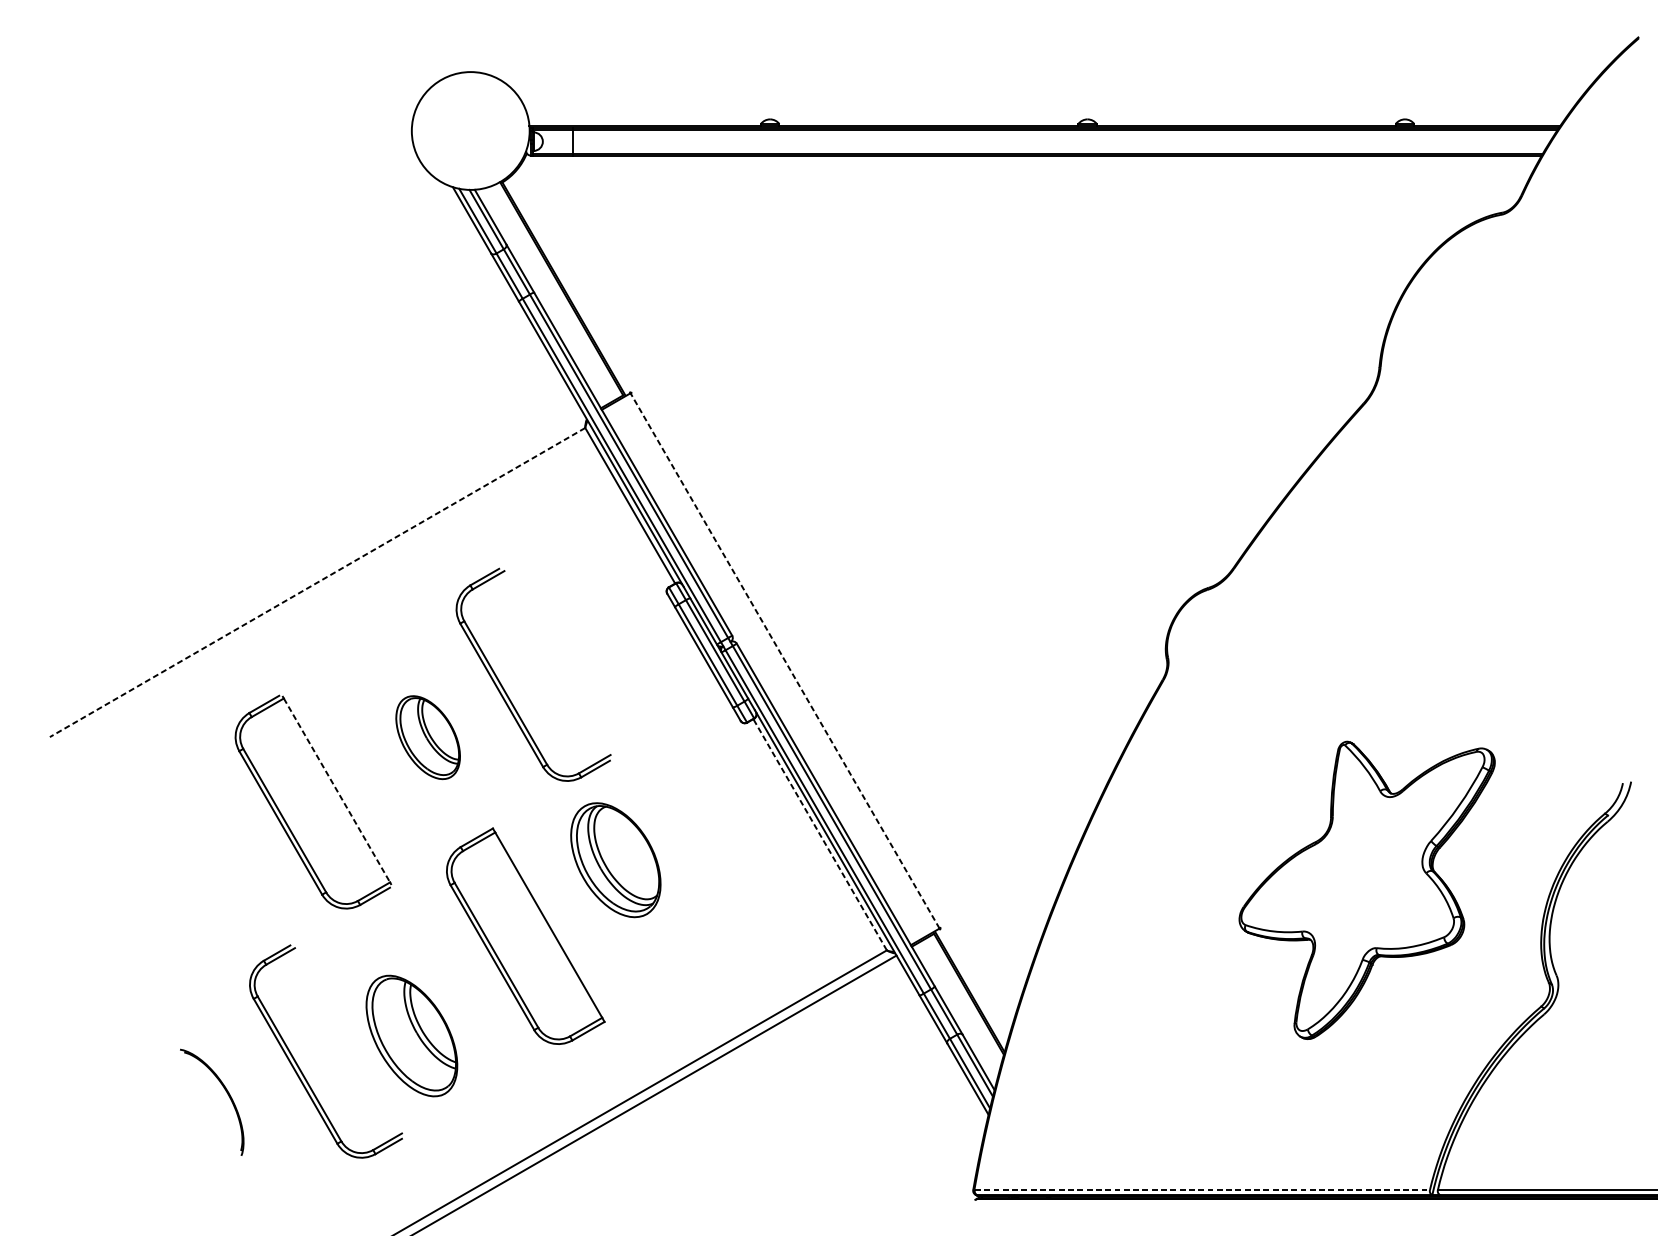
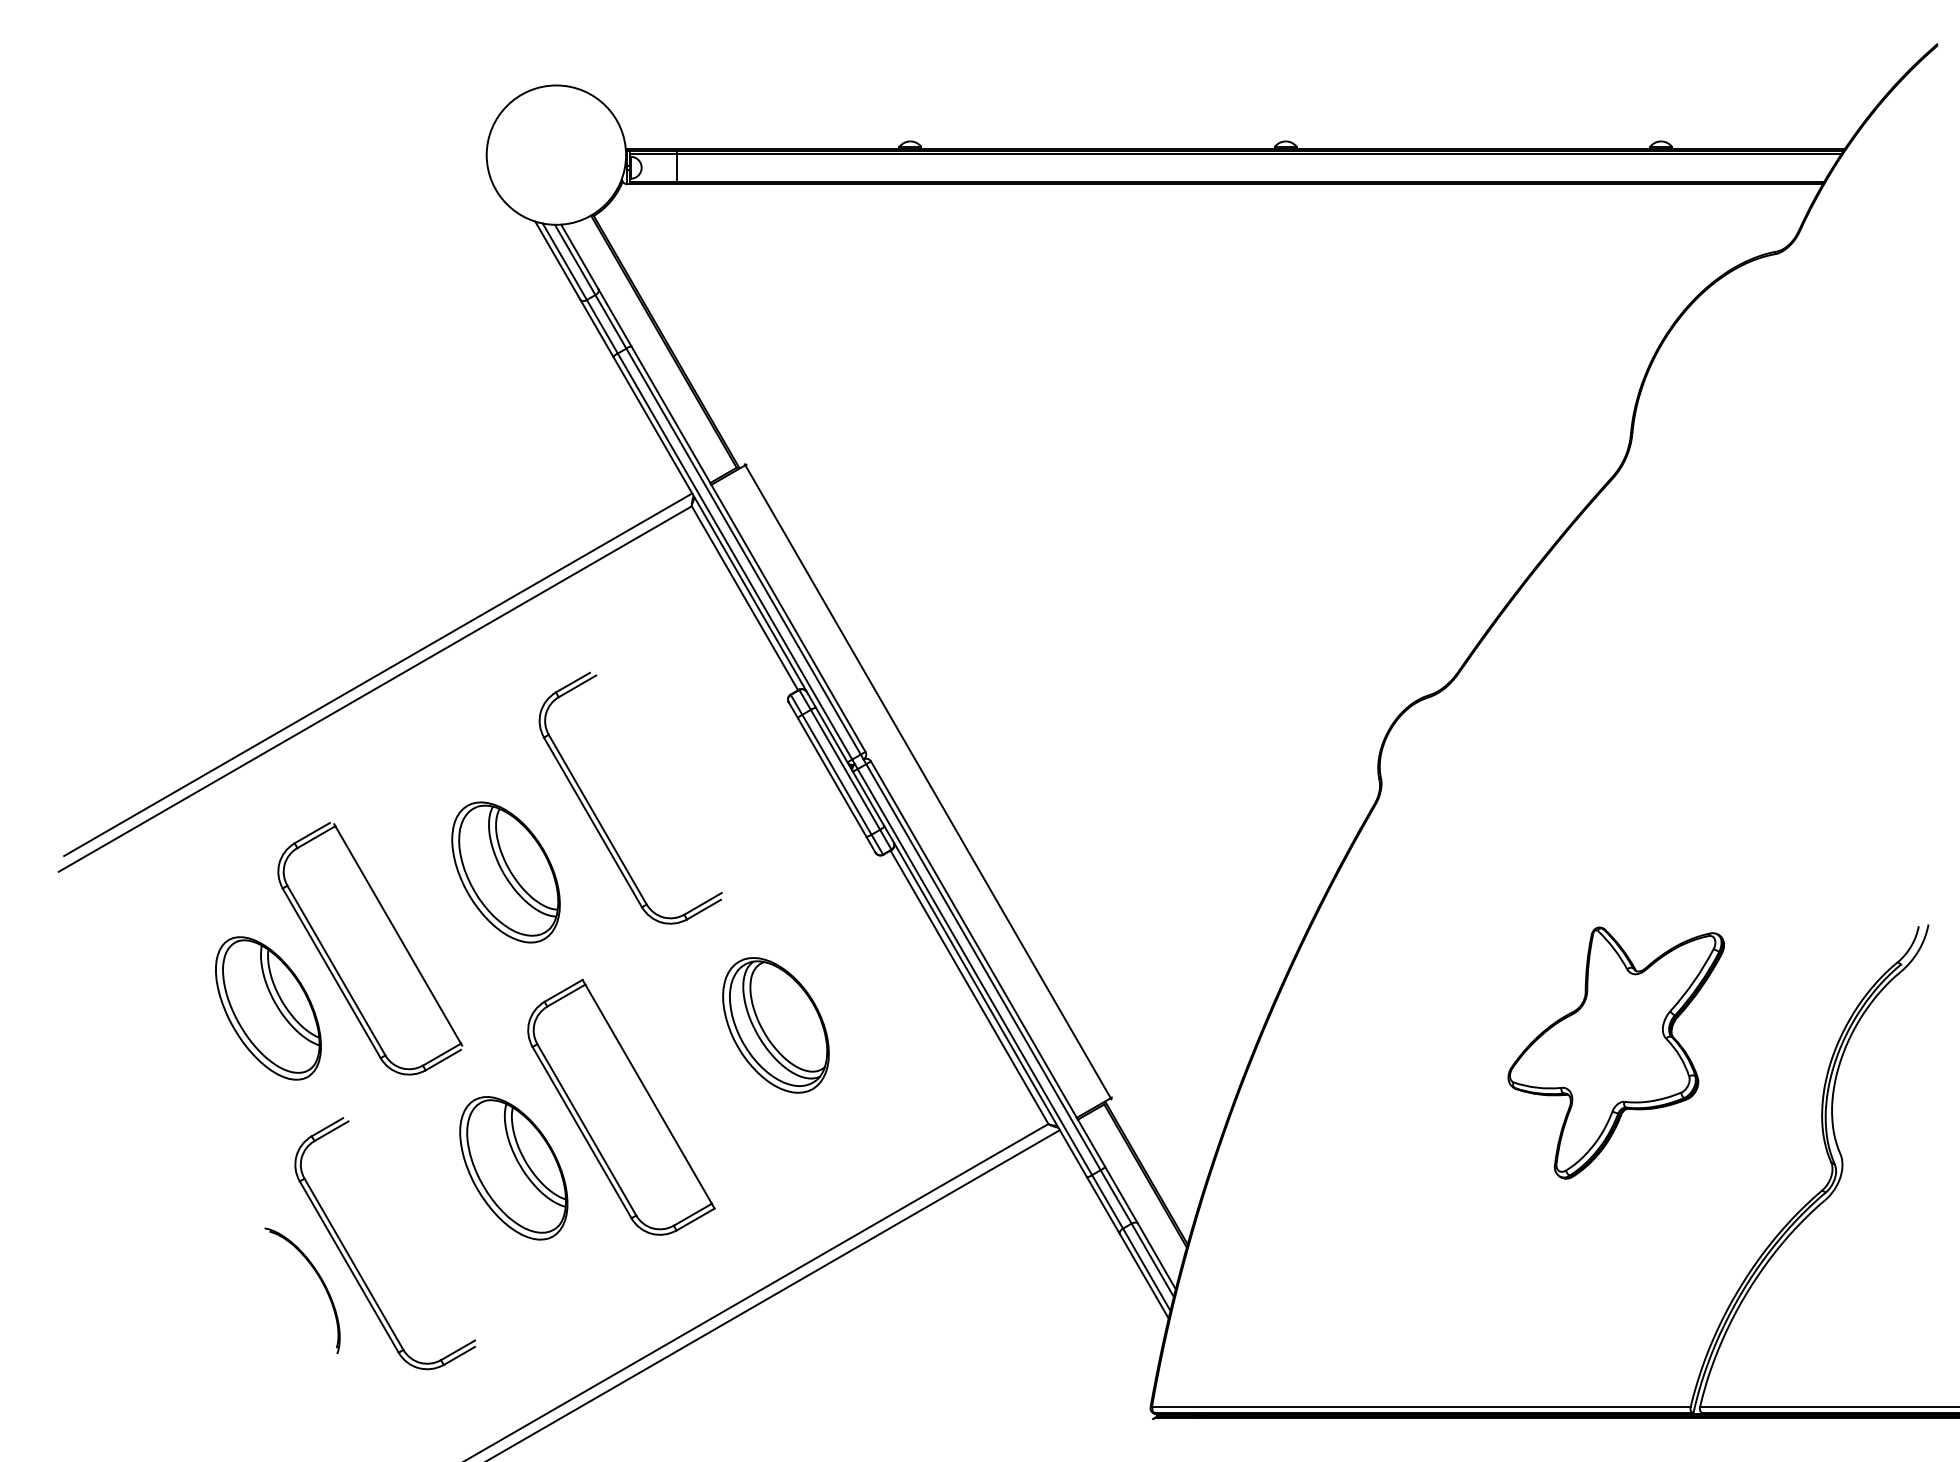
line: (320, 570) -> (378, 674), added
line: (317, 582) -> (375, 689), dashed -> solid
line: (784, 660) -> (927, 781), dashed -> solid
part: (427, 737) -> (505, 872), size x1.43
line: (337, 790) -> (398, 934), dashed -> solid
line: (820, 834) -> (969, 987), dashed -> solid
part: (227, 852) -> (268, 1008), added
part: (615, 860) -> (775, 1025), moved
part: (1366, 889) -> (1615, 1052), size x0.71
part: (411, 1036) -> (513, 1168), moved
part: (226, 1092) -> (319, 1279), moved
line: (1203, 1190) -> (1422, 1407), dashed -> solid

